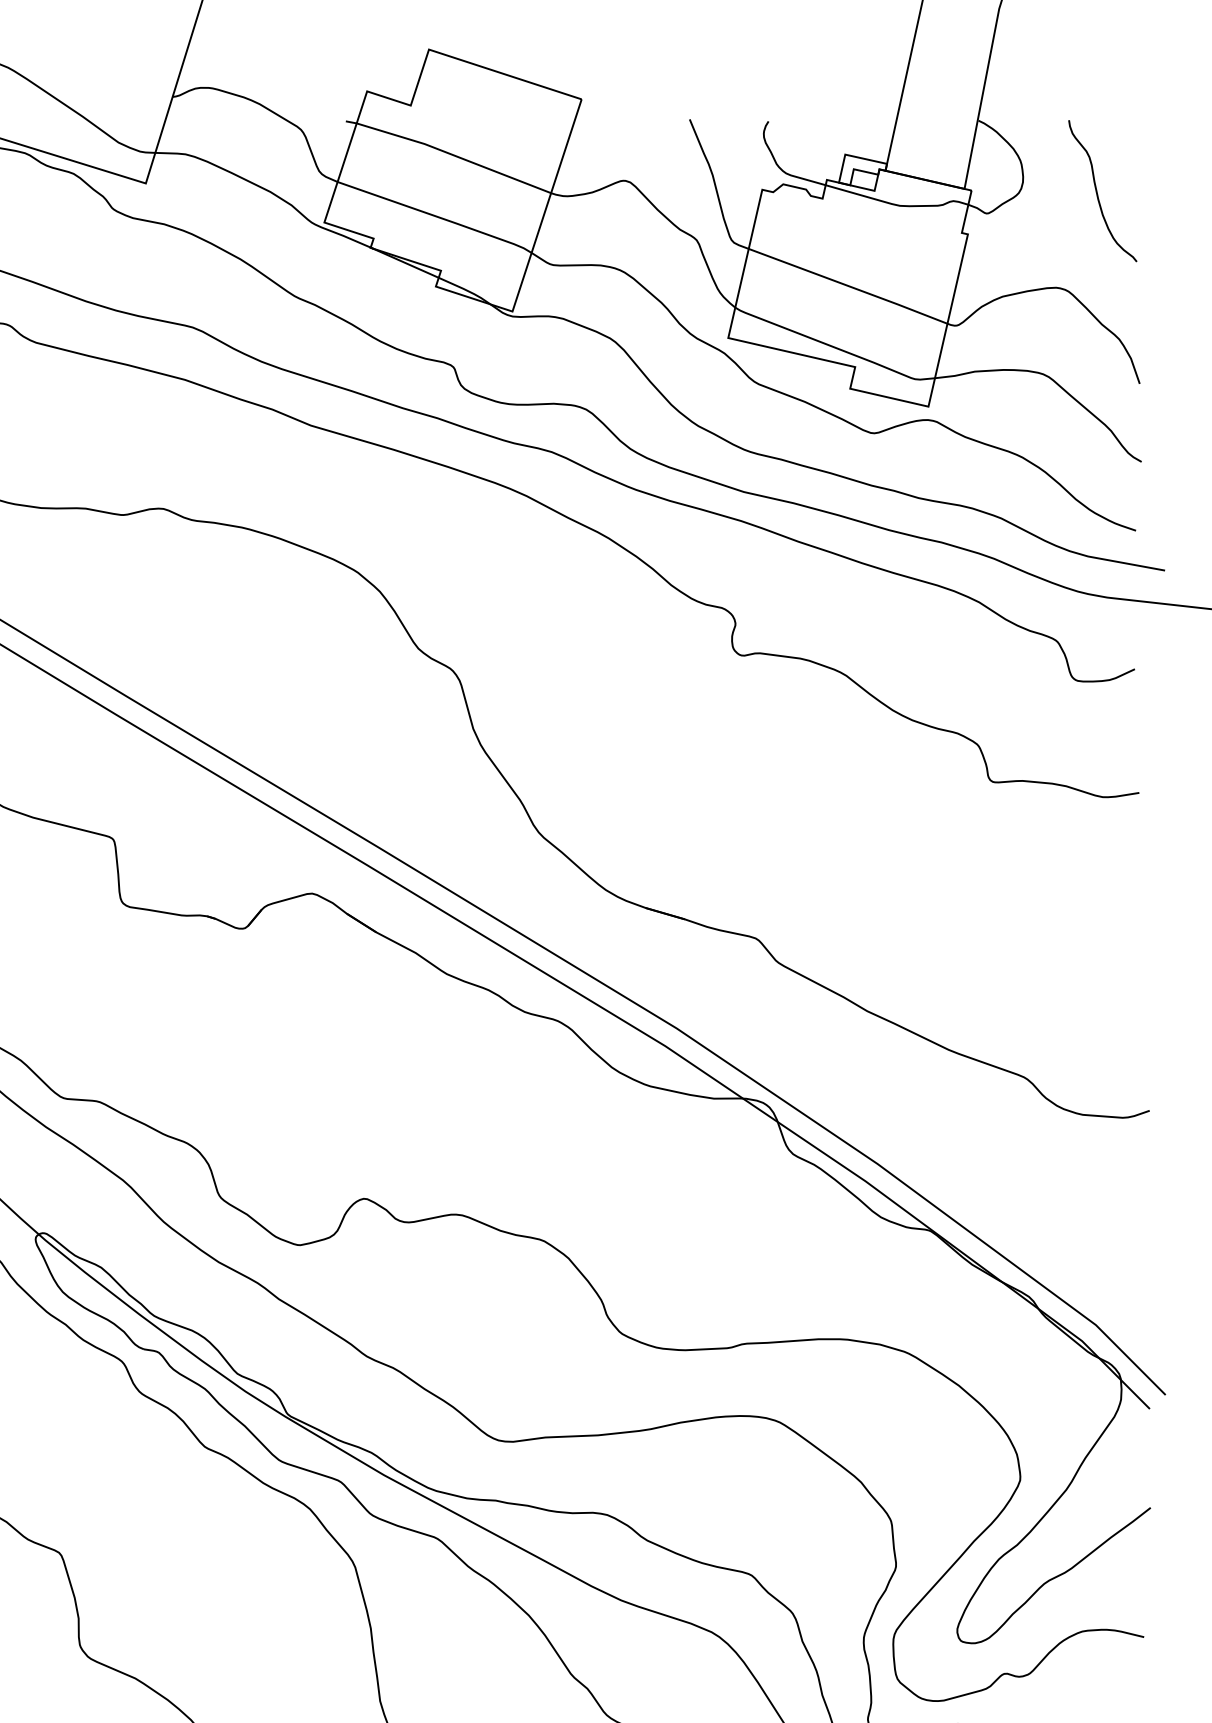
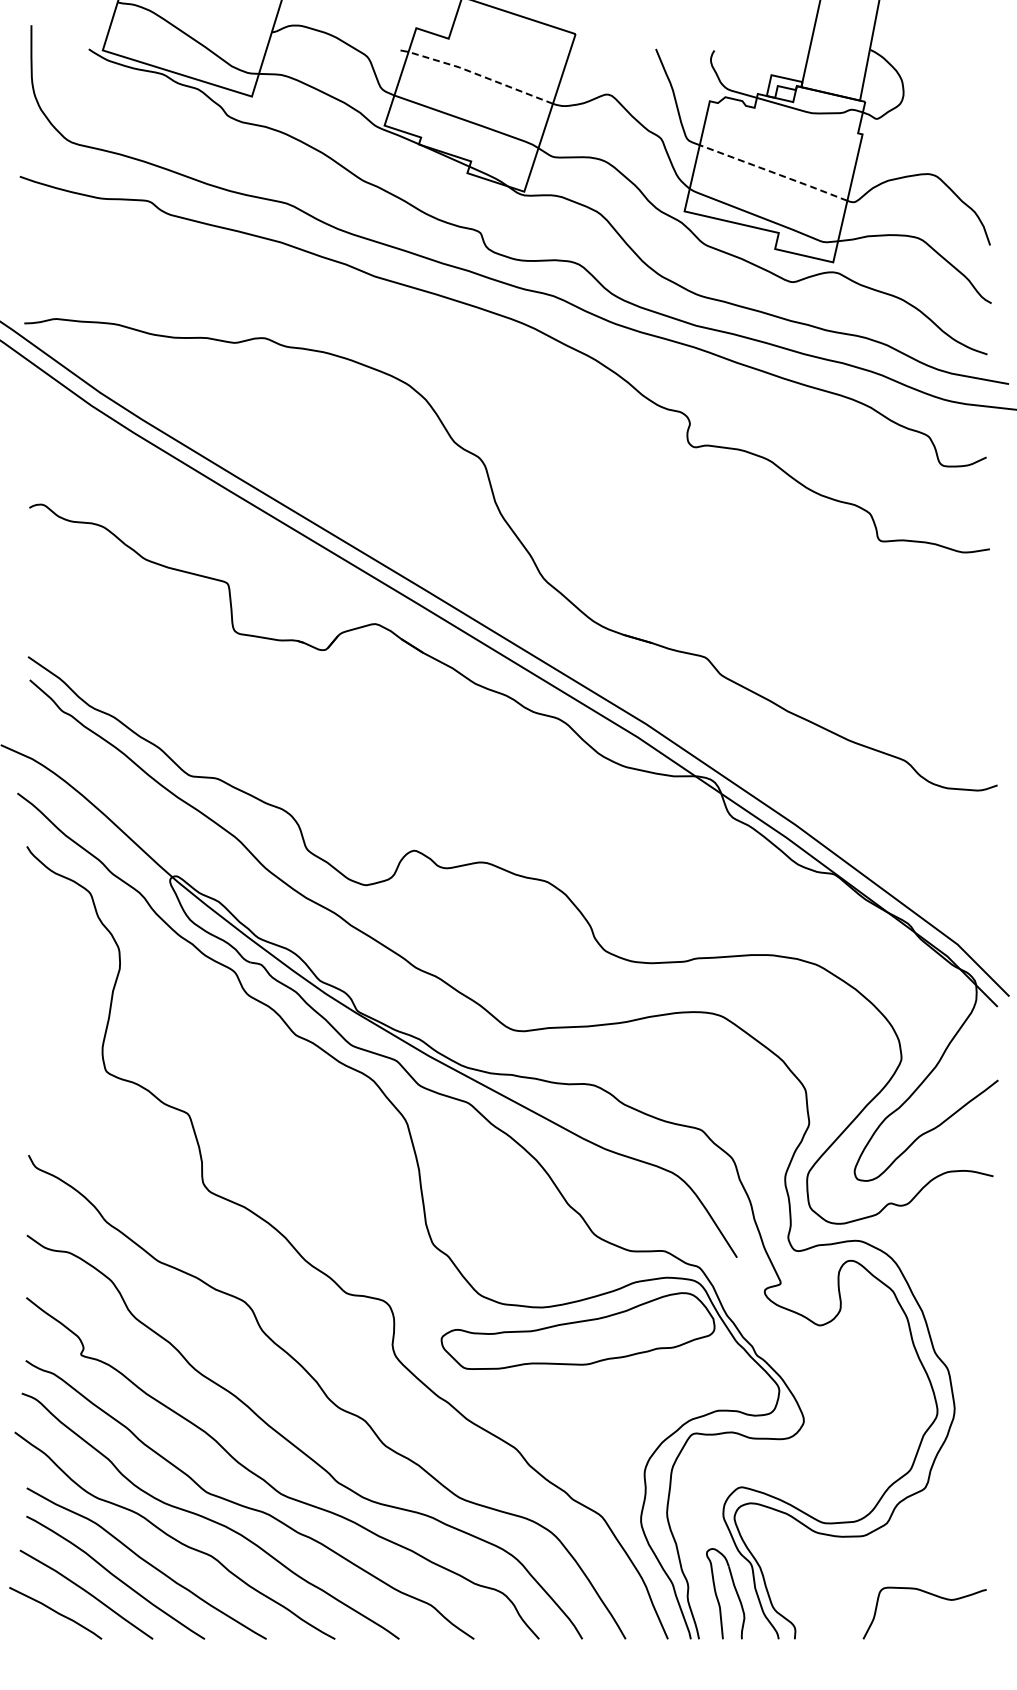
line: (453, 155) -> (480, 75), solid -> dashed
curve: (1098, 192) -> (959, 103), removed
line: (849, 285) -> (774, 172), solid -> dashed

